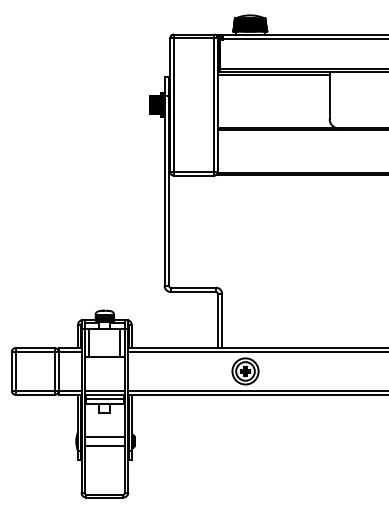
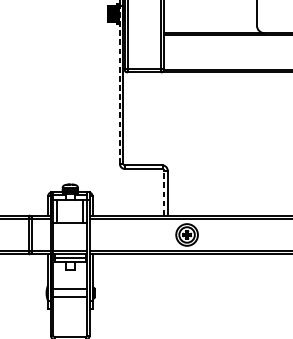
line: (164, 190) -> (119, 84), solid -> dashed
line: (217, 320) -> (163, 192), solid -> dashed

